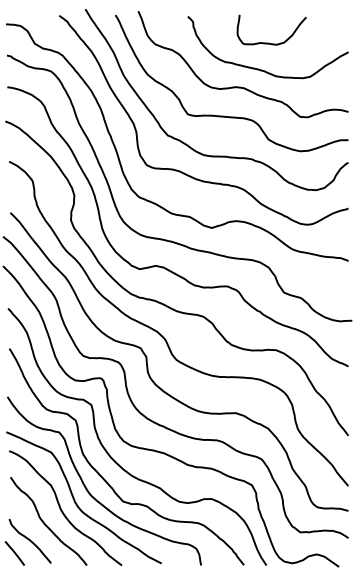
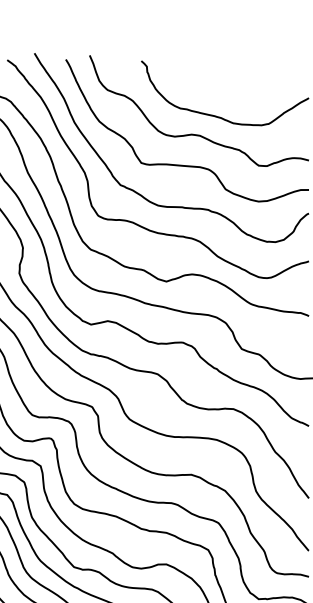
curve: (269, 42) -> (226, 88), removed

